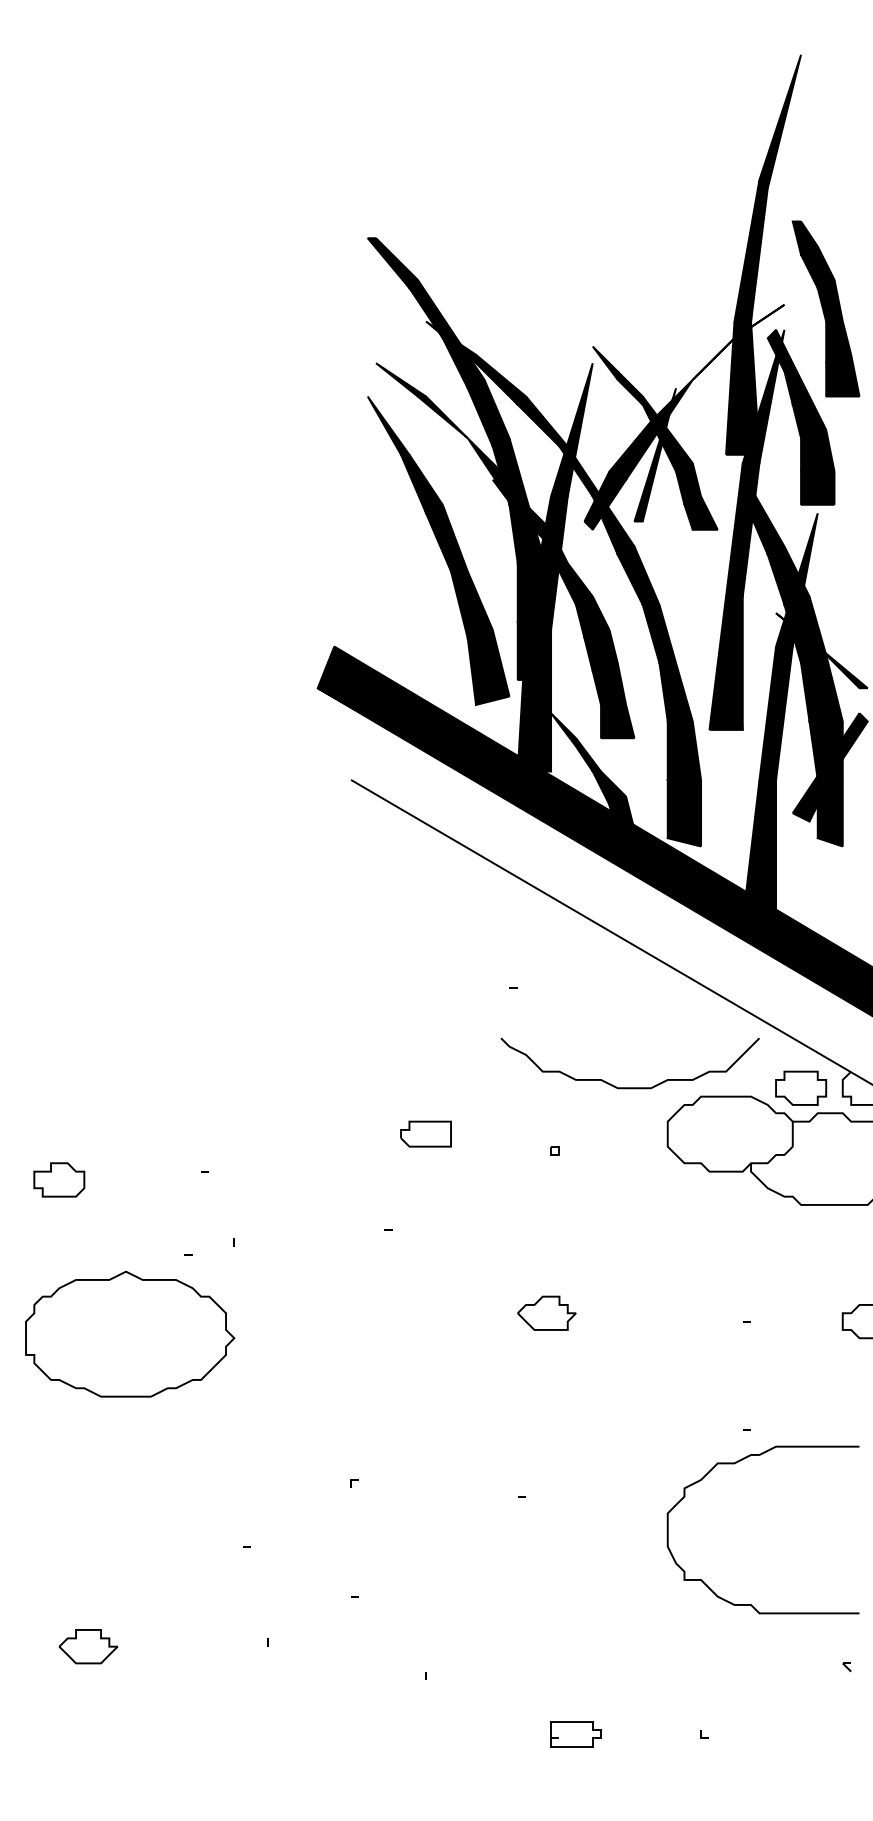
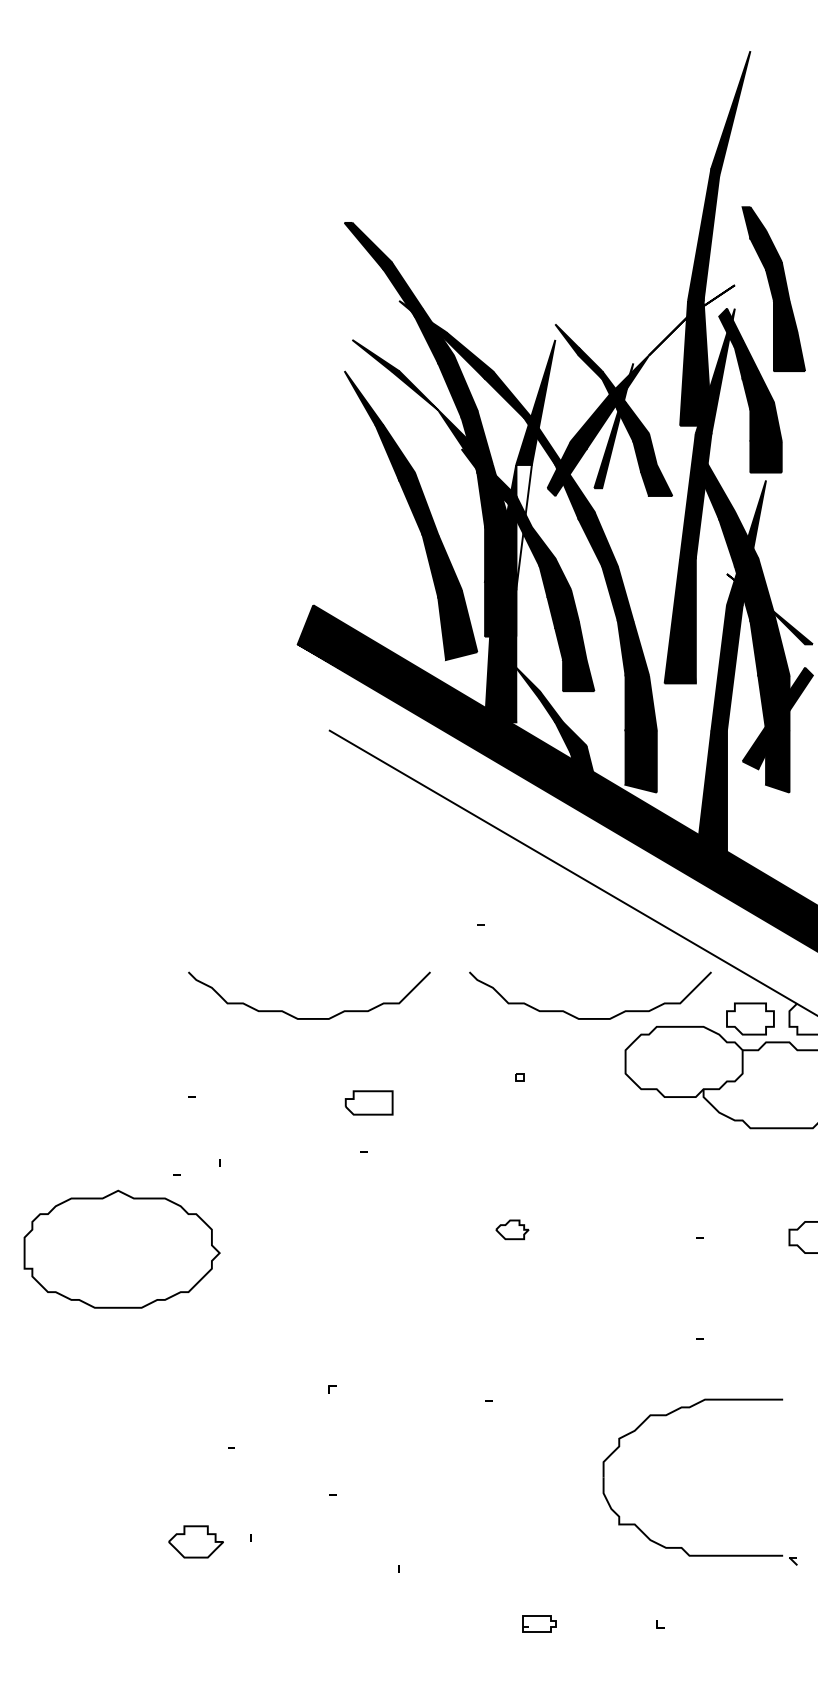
fill: (558, 562) -> (523, 526), removed
curve: (330, 1087) -> (309, 1018), added
part: (425, 1133) -> (368, 1102), moved
part: (59, 1179) -> (55, 1104), removed
part: (547, 1313) -> (512, 1229), size x0.6
part: (734, 1464) -> (666, 1416), moved
part: (87, 1646) -> (195, 1541), moved
part: (575, 1733) -> (539, 1623), size x0.7

